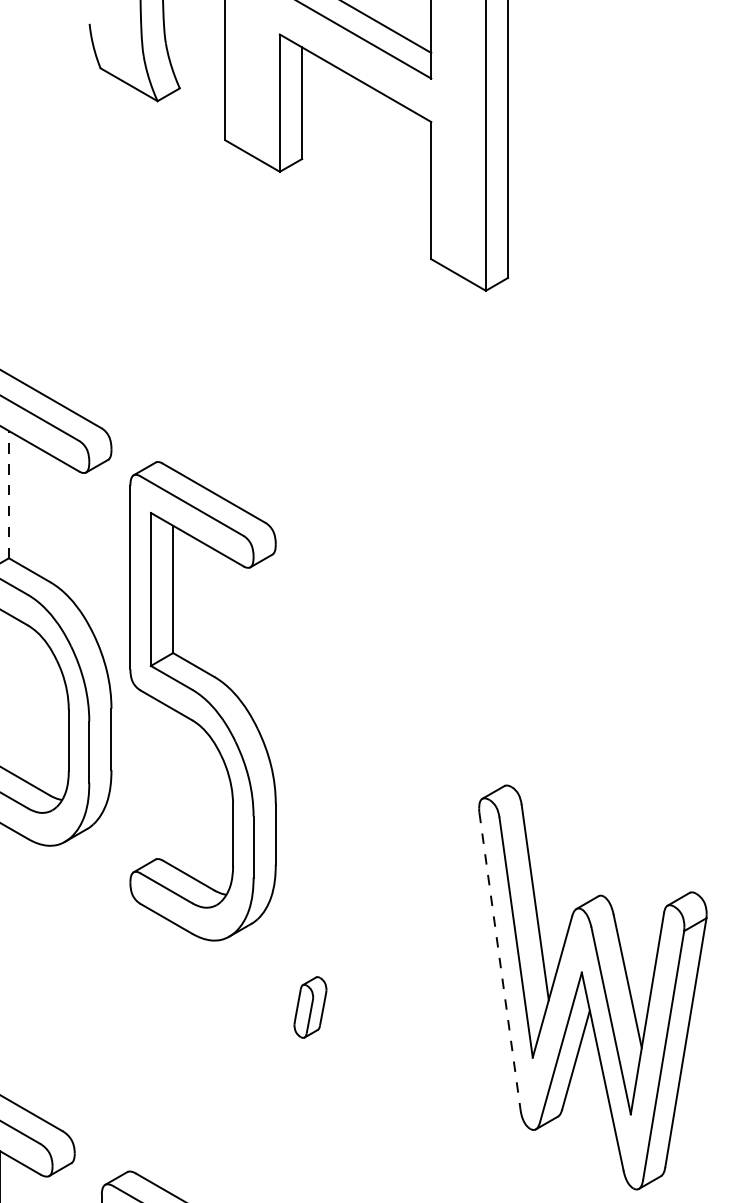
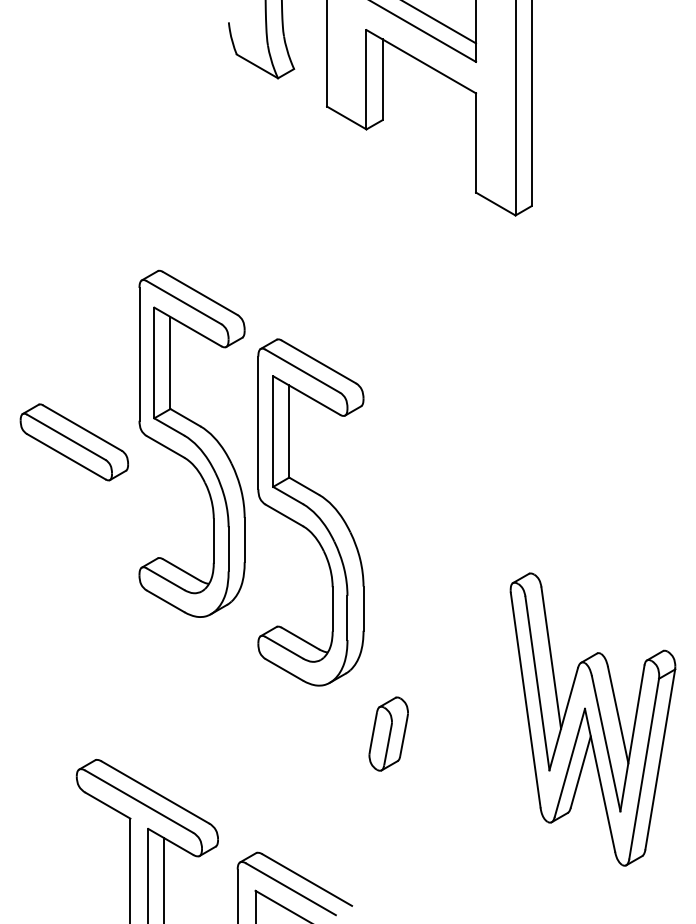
line: (8, 493) -> (170, 362), dashed -> solid
line: (499, 961) -> (525, 700), dashed -> solid
part: (310, 1006) -> (388, 733), size x1.67

